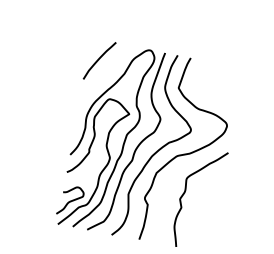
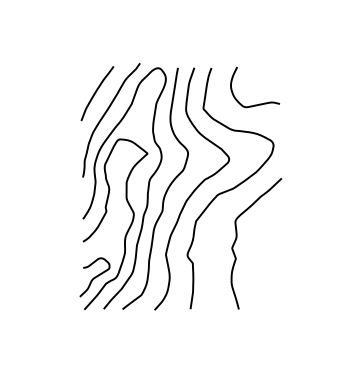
curve: (101, 79) -> (104, 116), added
curve: (222, 92) -> (259, 103), added

